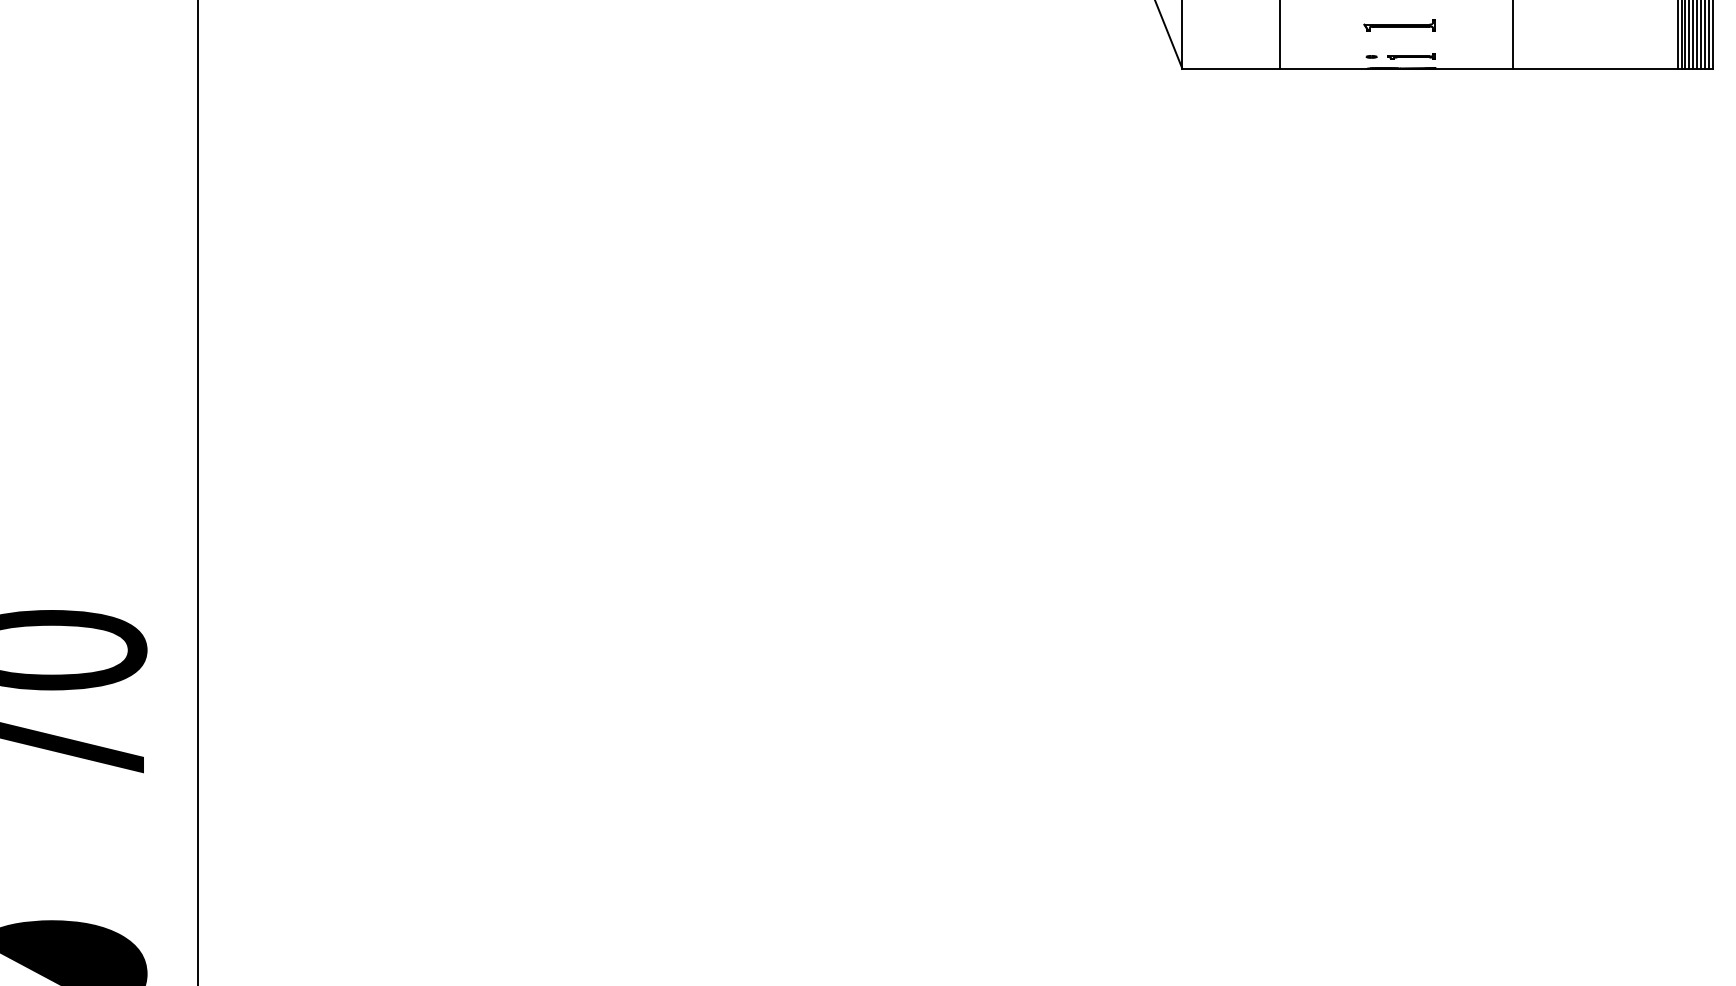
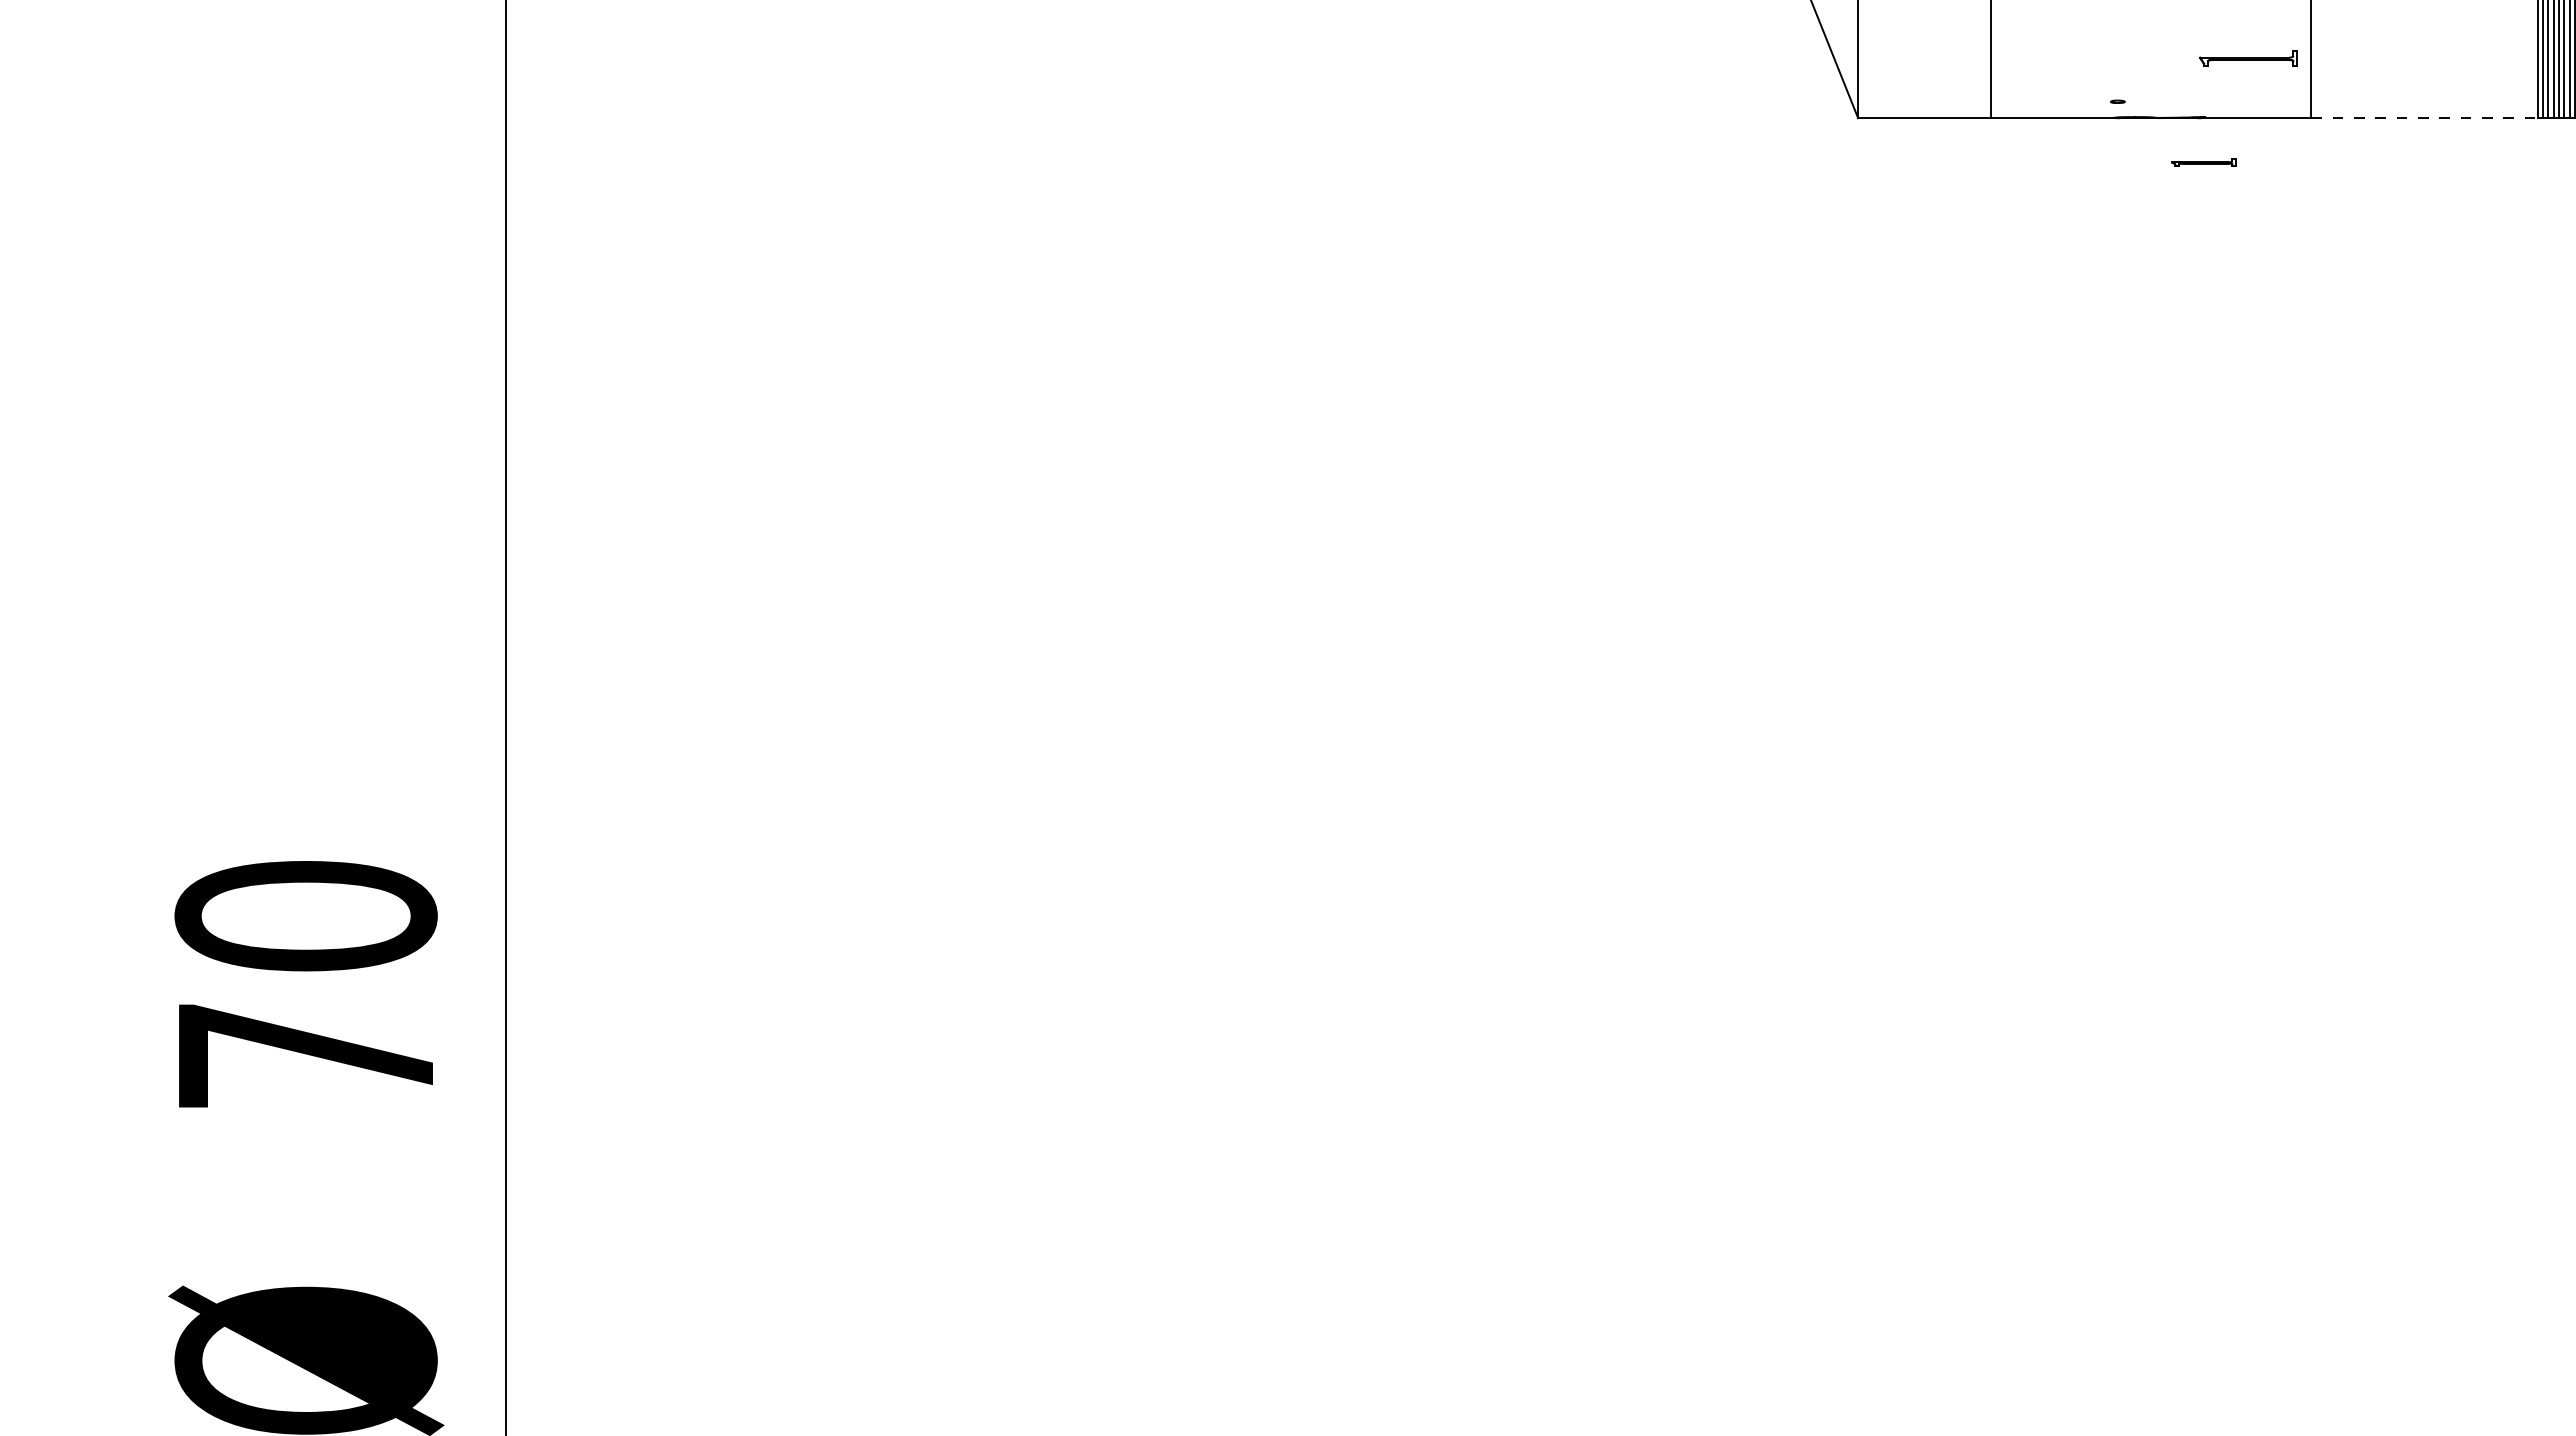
part: (1399, 25) -> (2248, 58), moved
part: (1411, 56) -> (2203, 162), moved
line: (1595, 69) -> (2425, 118), solid -> dashed

